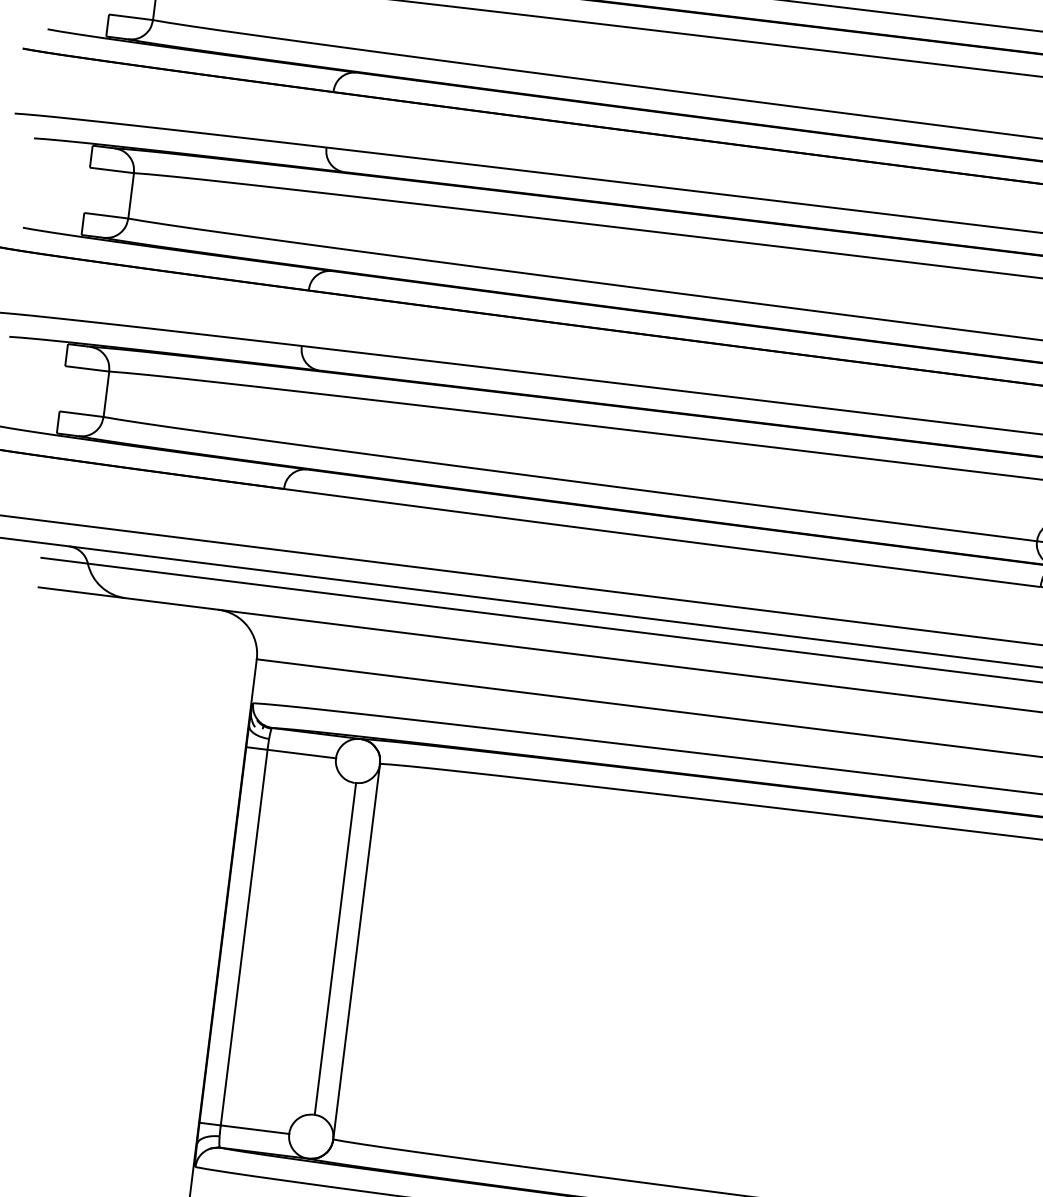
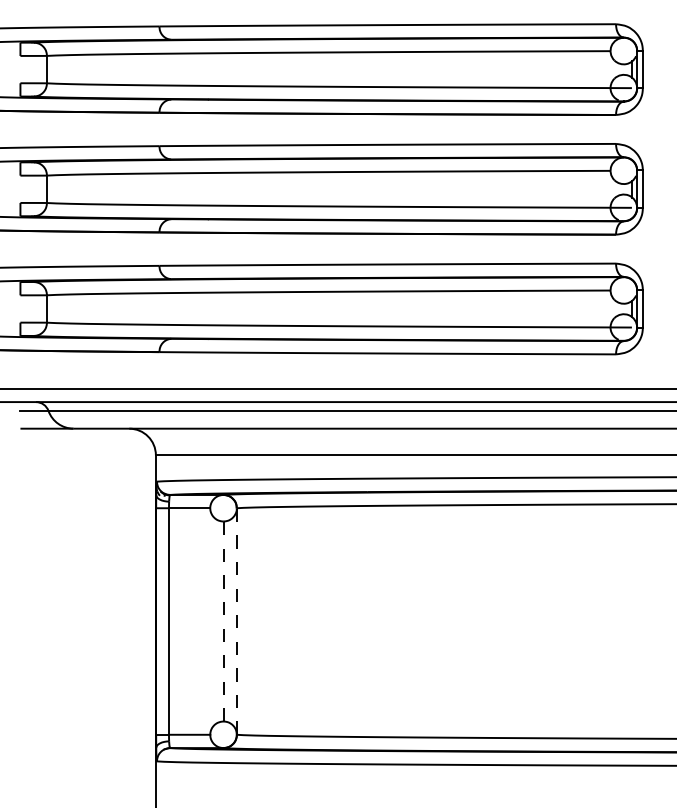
line: (336, 949) -> (224, 621), solid -> dashed
line: (356, 951) -> (236, 621), solid -> dashed

